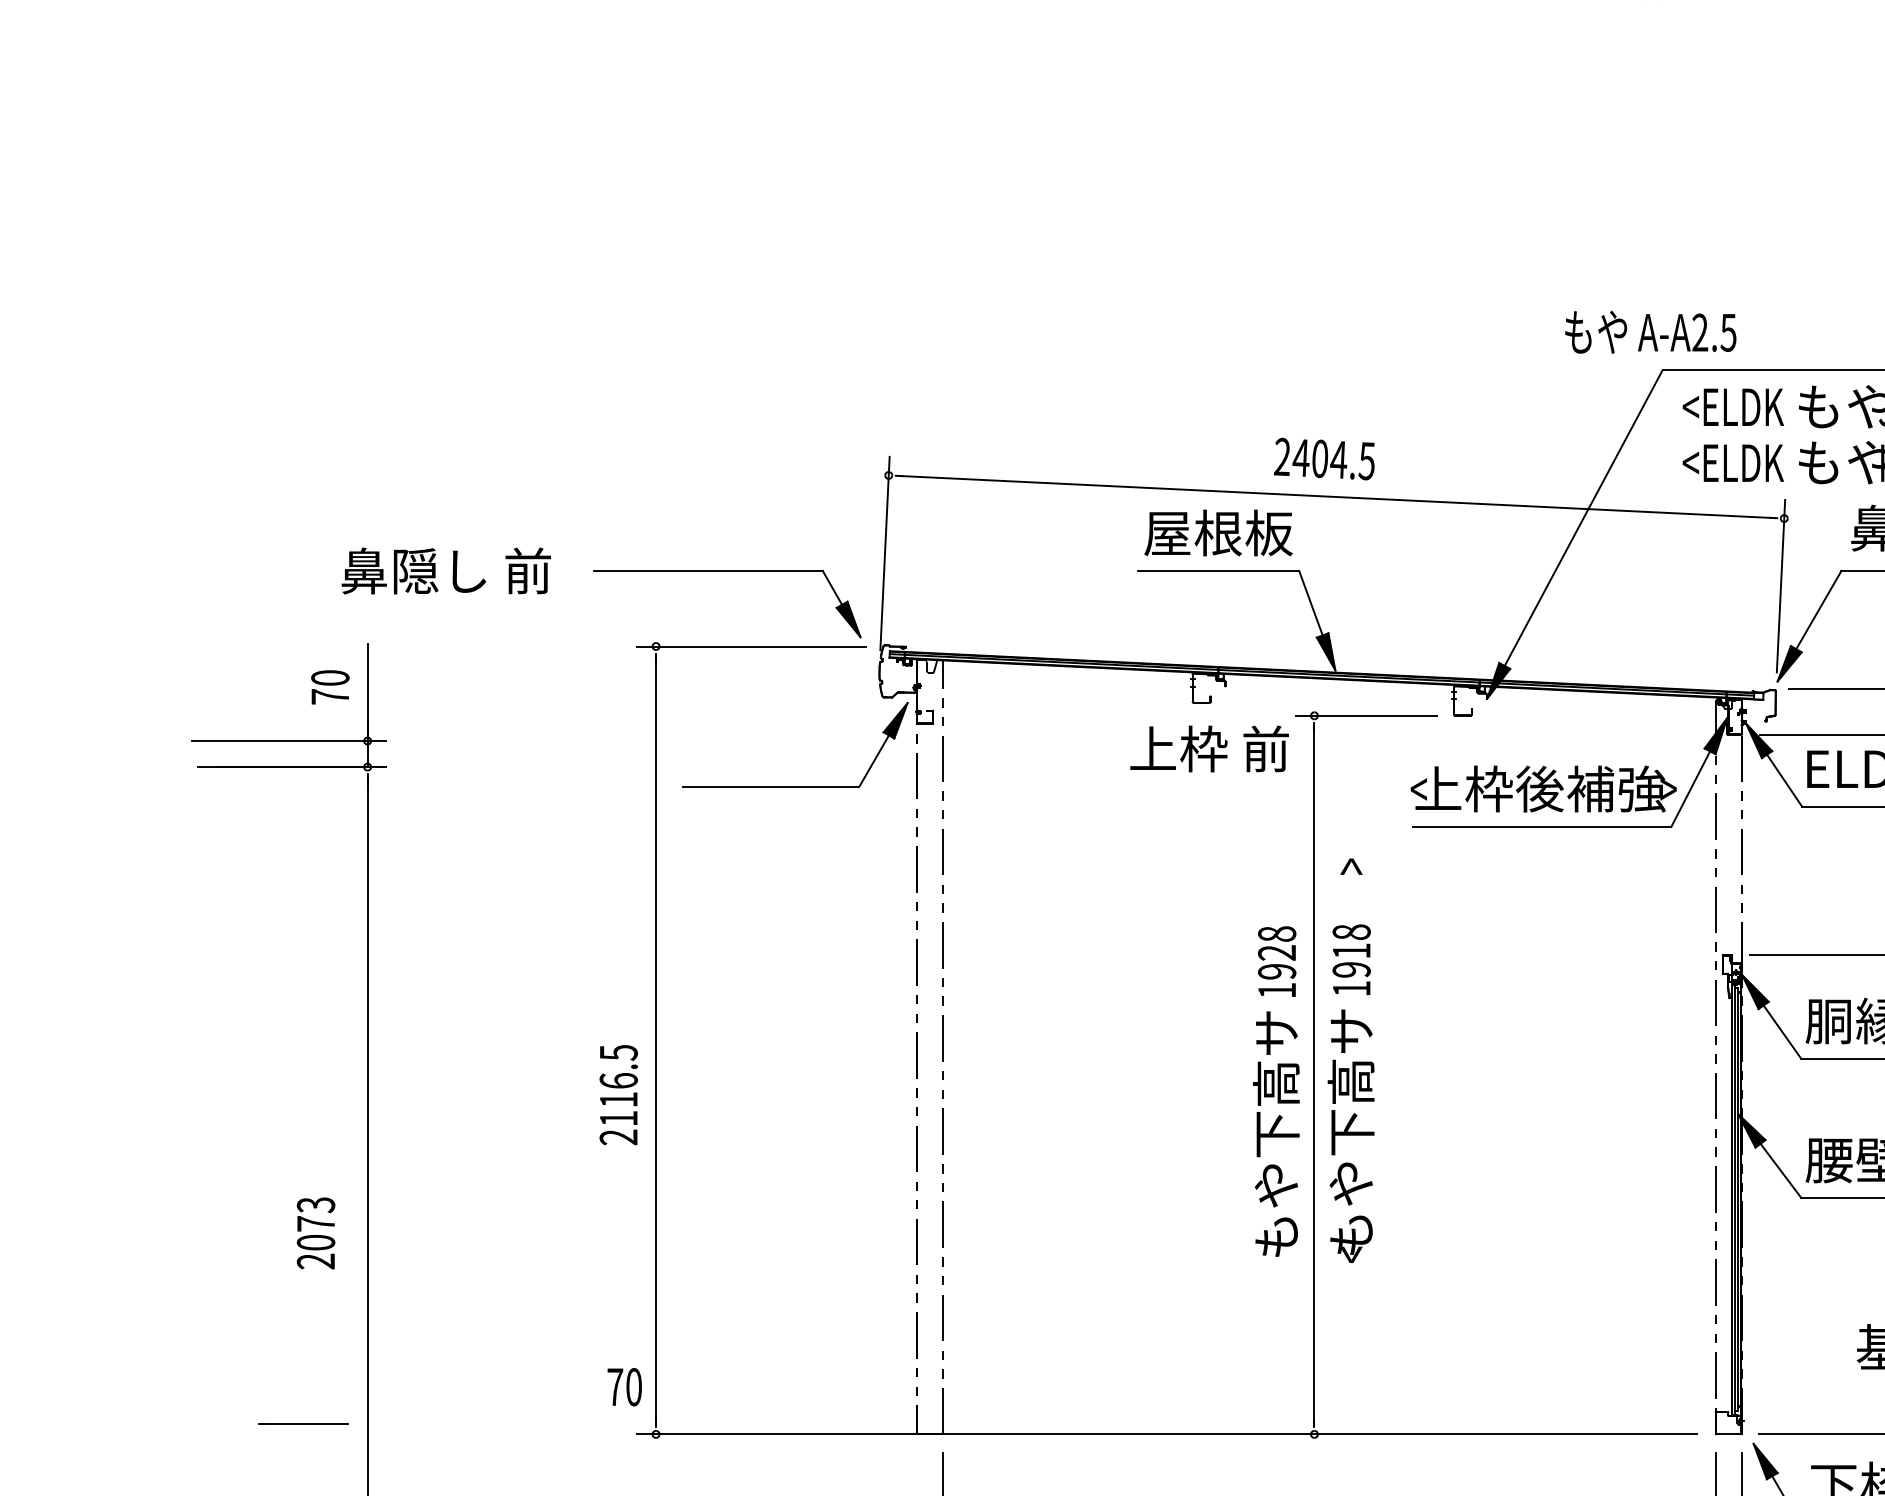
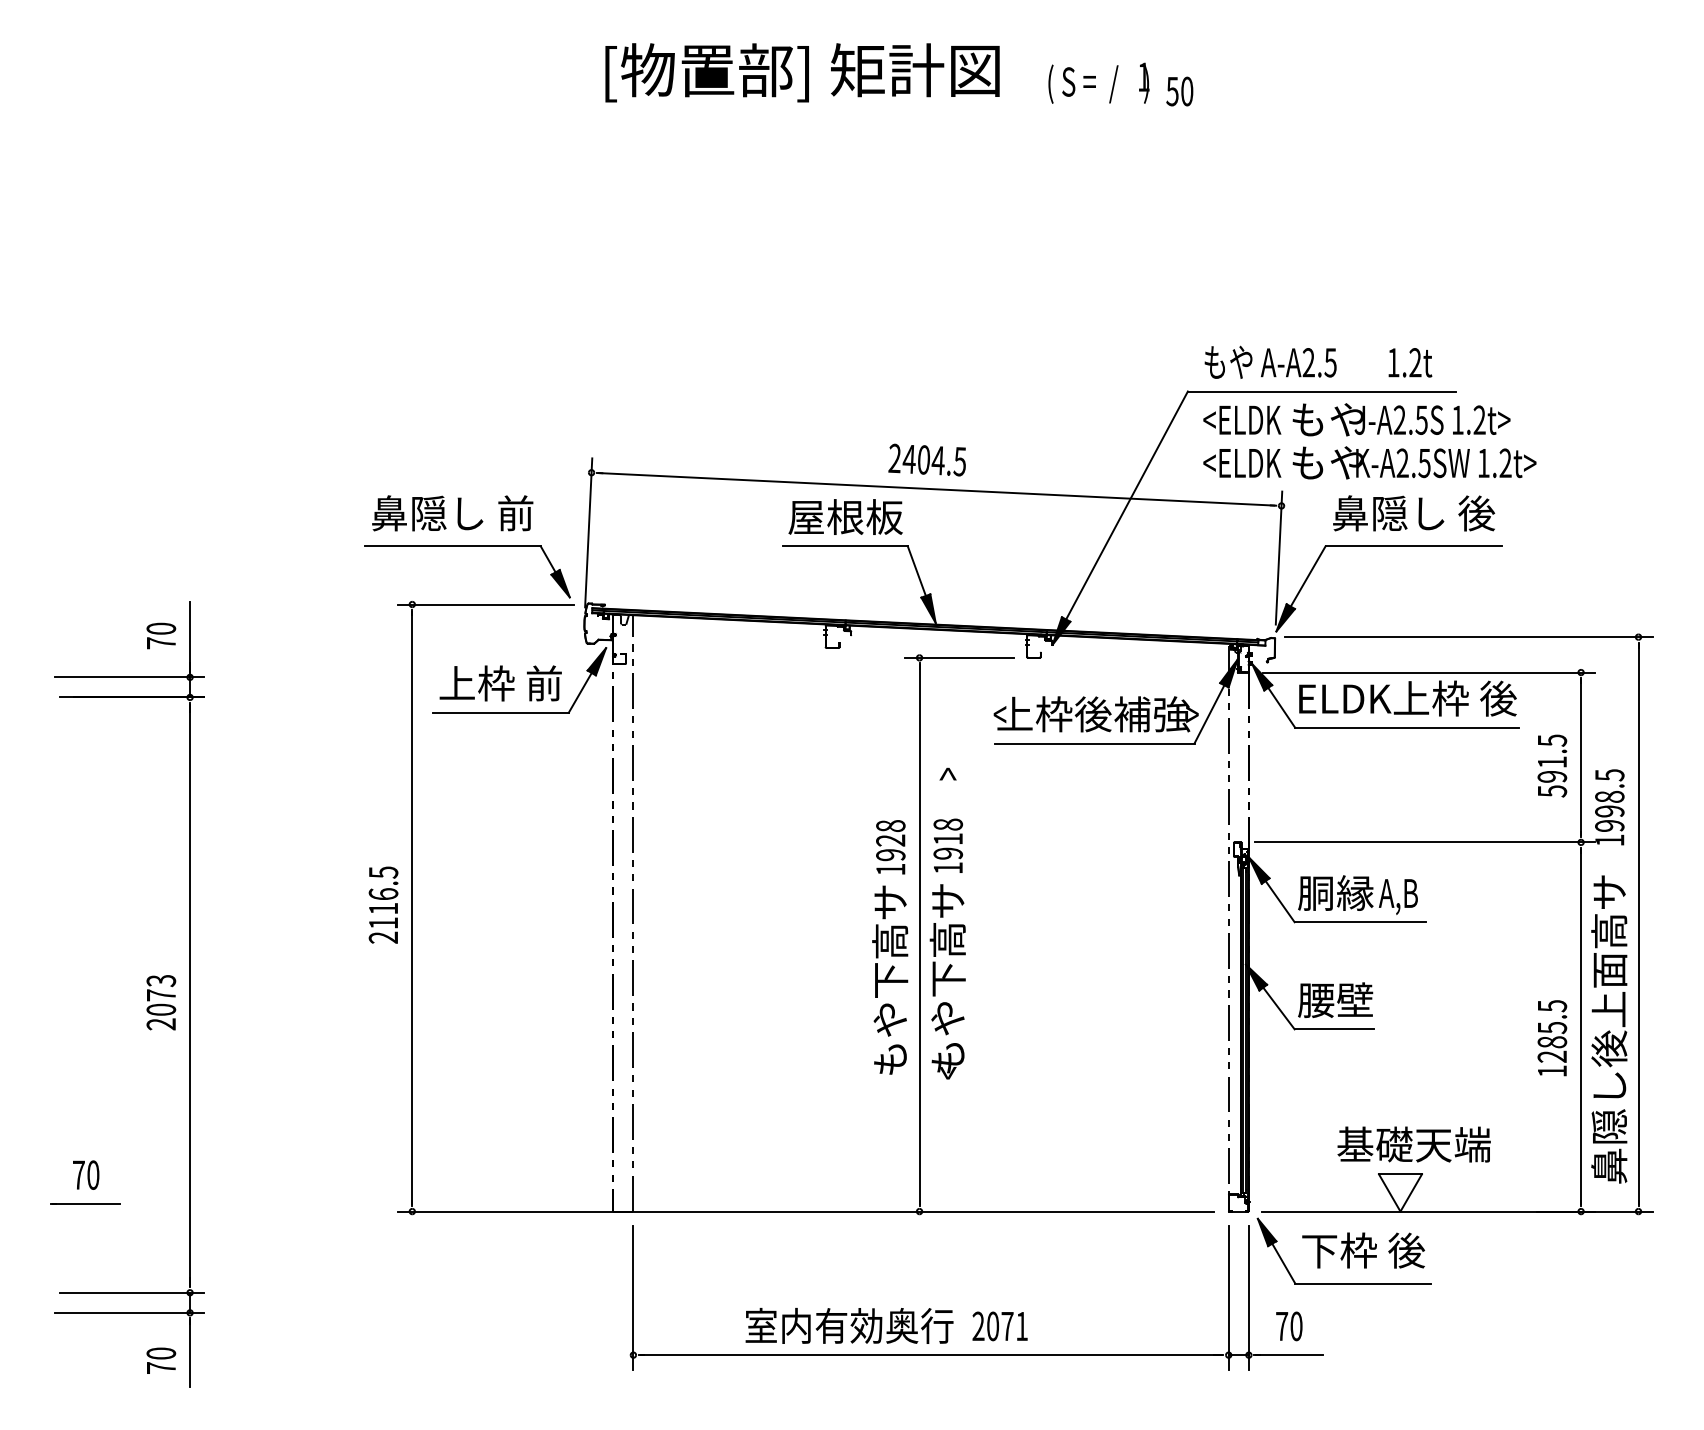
text: (1650, 331) -> (1270, 361), moved
text: (446, 571) -> (452, 513), moved
text: (1209, 749) -> (500, 683), moved
text: (618, 1094) -> (383, 904), moved
text: (316, 1233) -> (161, 1002), moved
text: (625, 1386) -> (86, 1174), moved
line: (303, 1423) -> (85, 1203), moved

